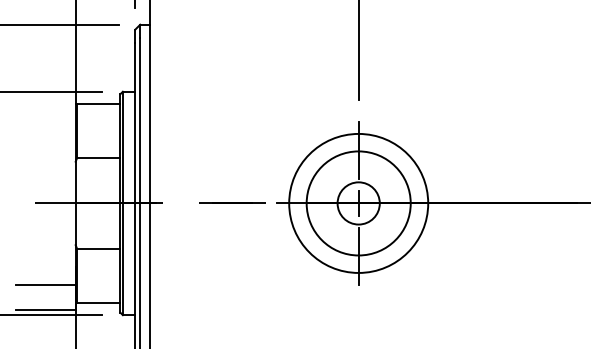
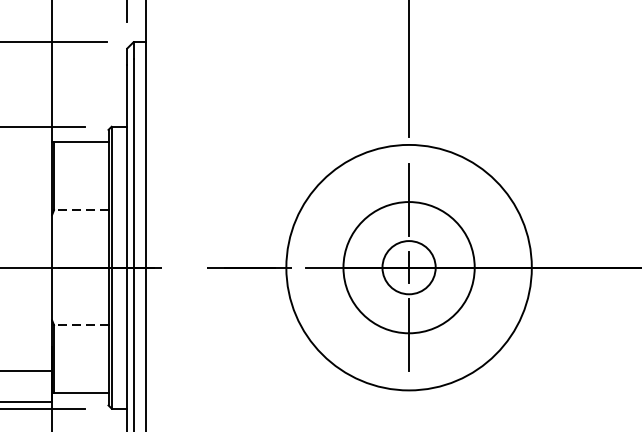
line: (98, 157) -> (80, 209), solid -> dashed
circle: (358, 202) -> (408, 266), size x1.4
line: (98, 248) -> (80, 324), solid -> dashed

